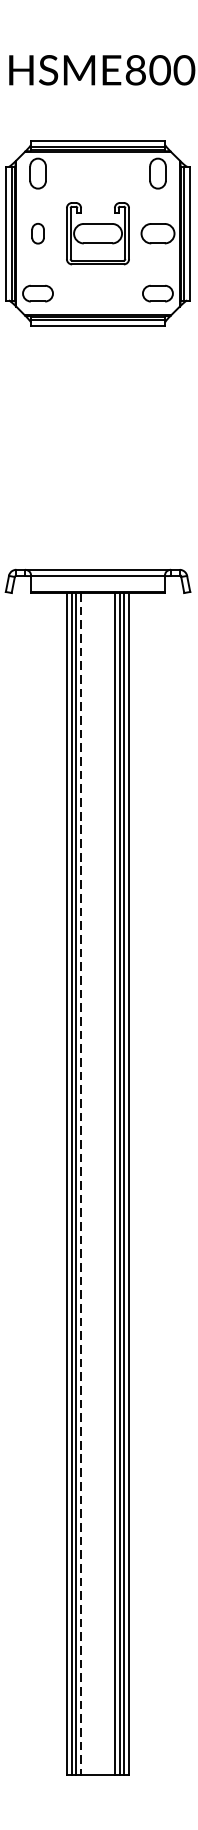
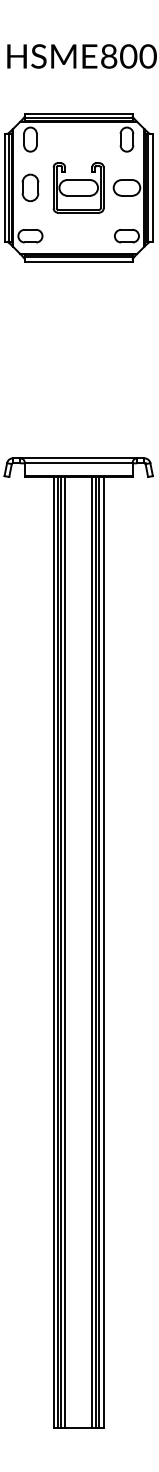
part: (38, 233) -> (30, 187), size x1.67
line: (81, 1184) -> (65, 952), dashed -> solid

